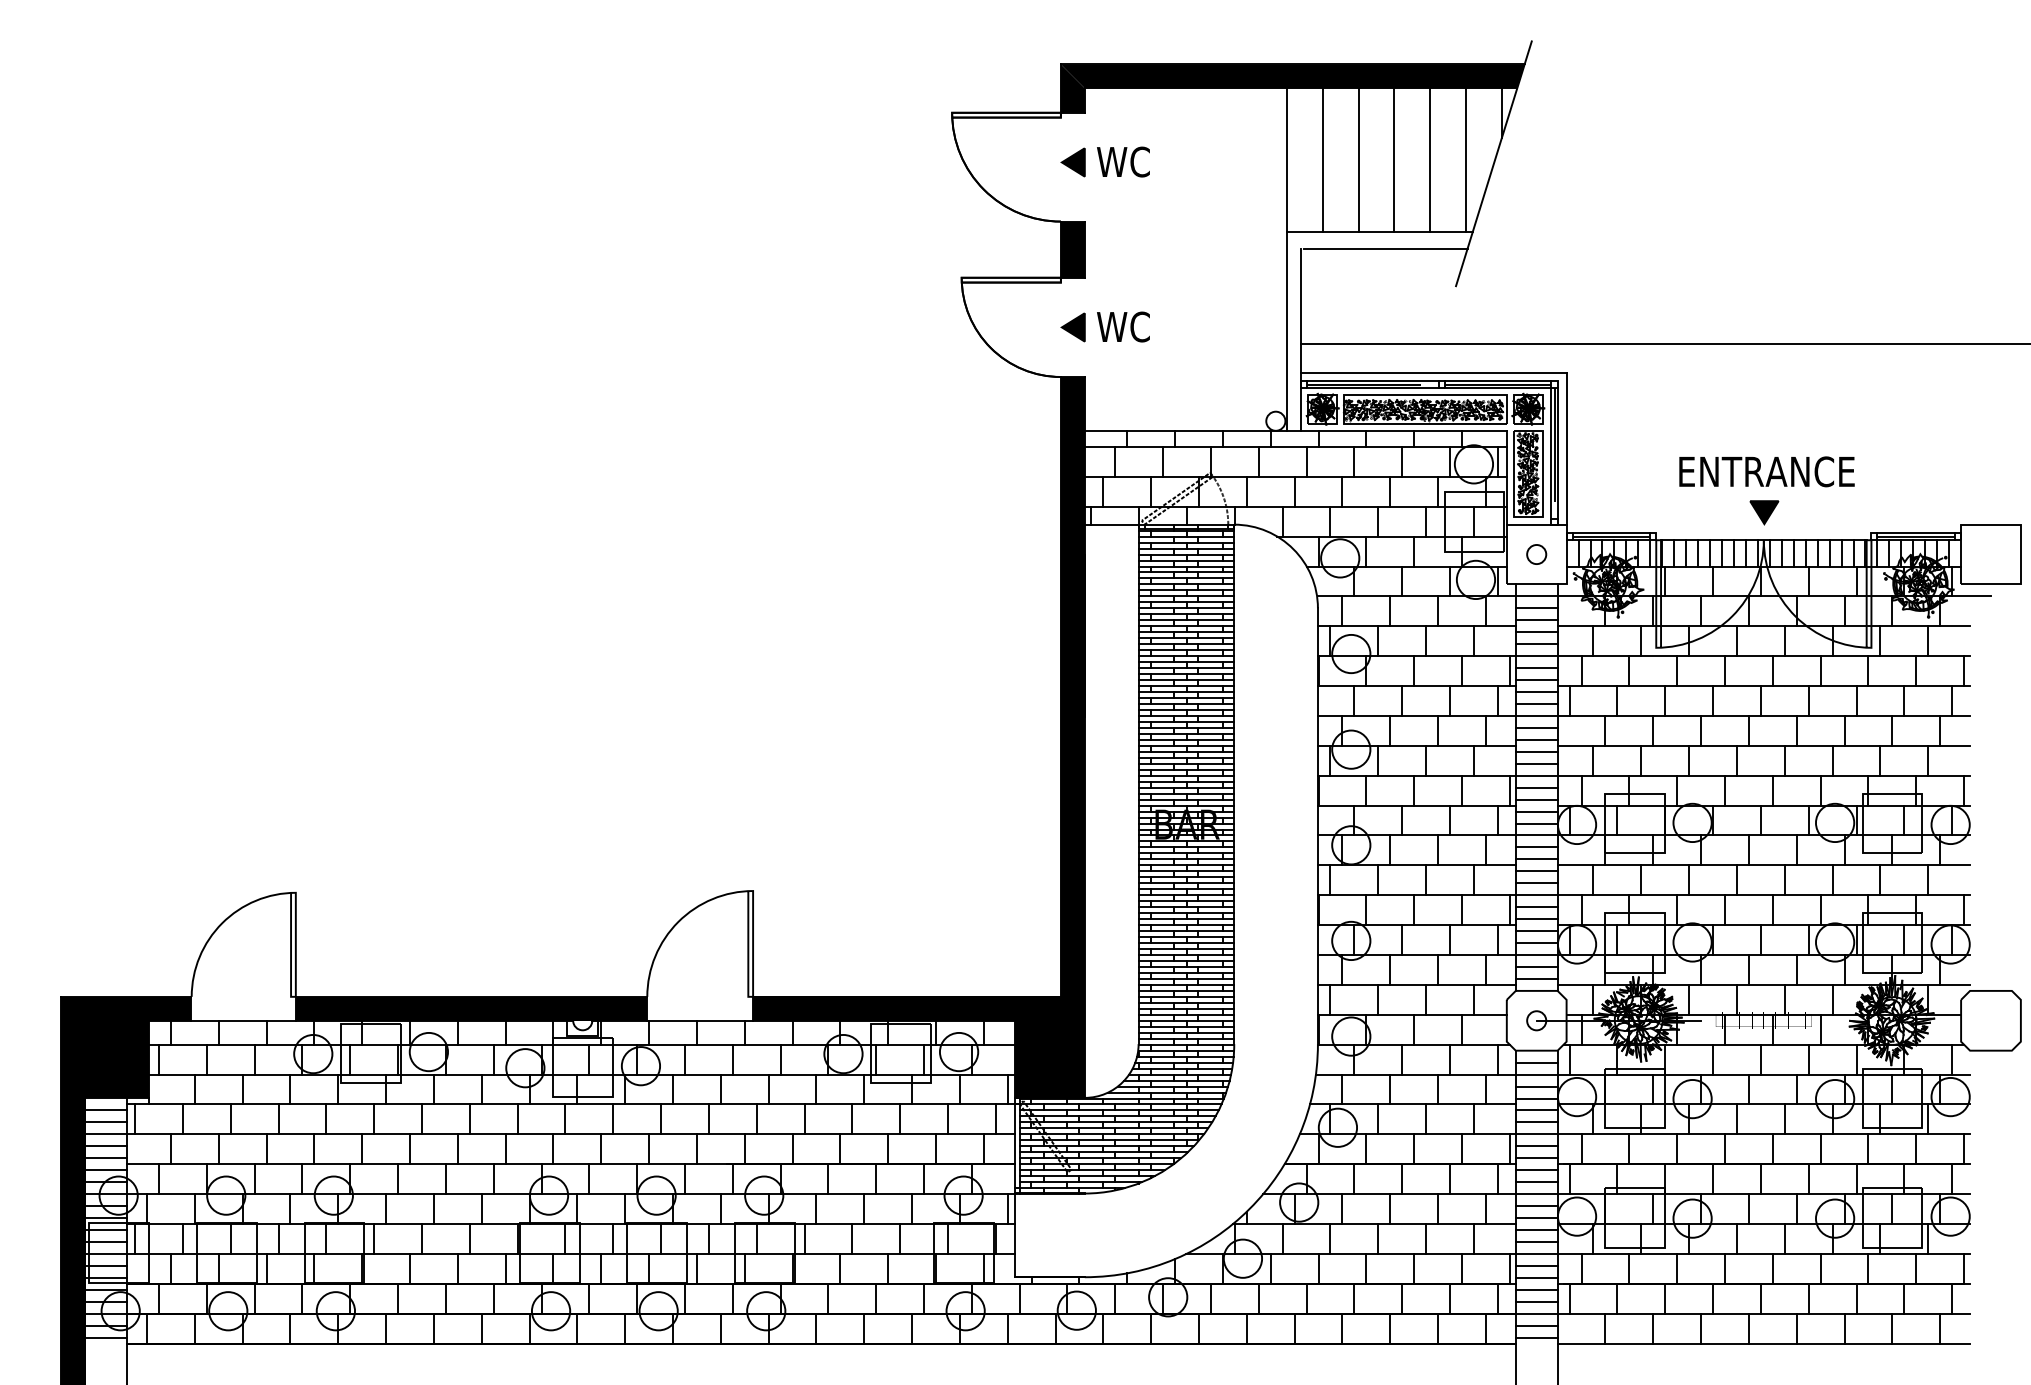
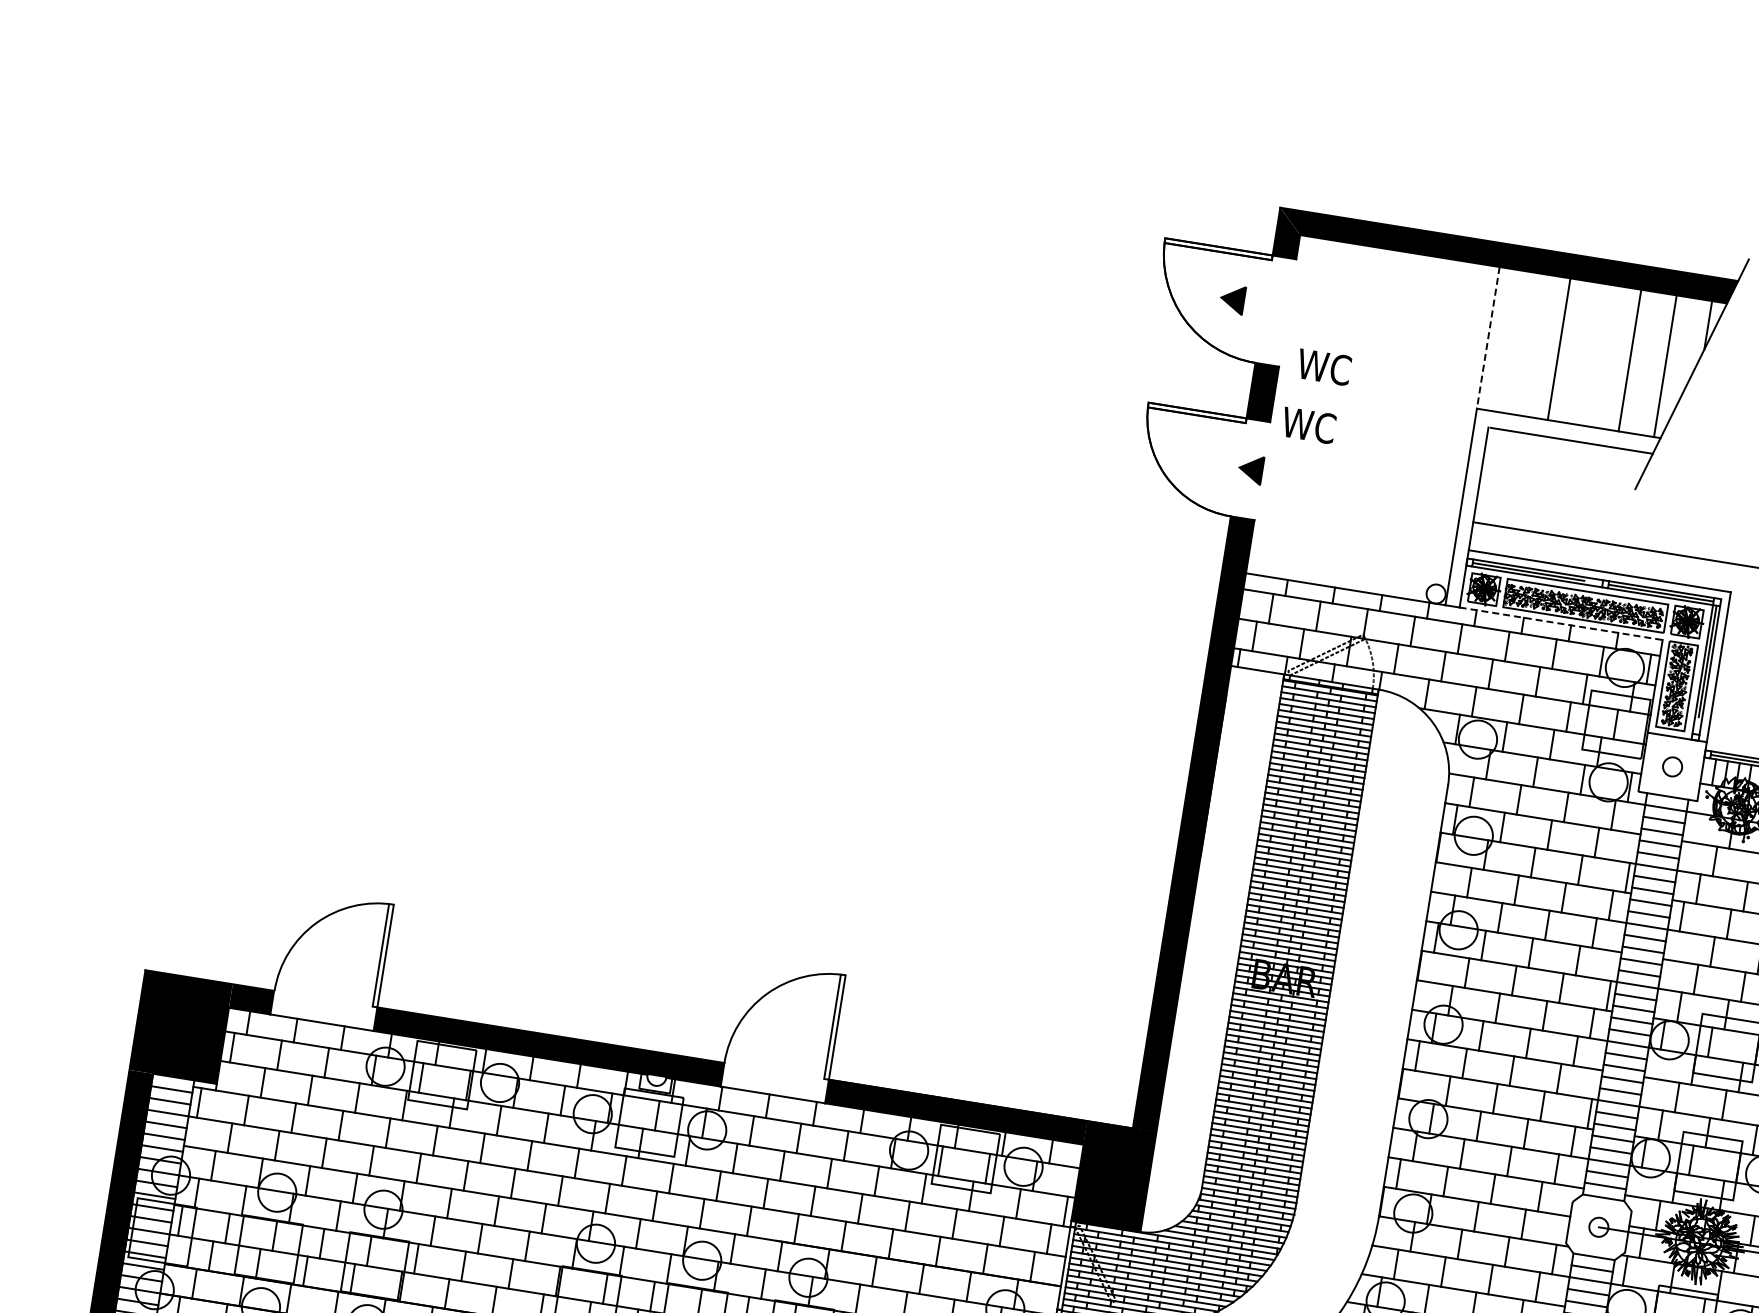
line: (1322, 159) -> (1523, 342), removed
line: (1394, 159) -> (1594, 354), removed
line: (1286, 160) -> (1487, 338), solid -> dashed
text: (1123, 161) -> (1324, 366), moved
part: (1072, 162) -> (1231, 299), moved
text: (1123, 326) -> (1308, 425), moved
line: (1404, 430) -> (1561, 623), solid -> dashed

